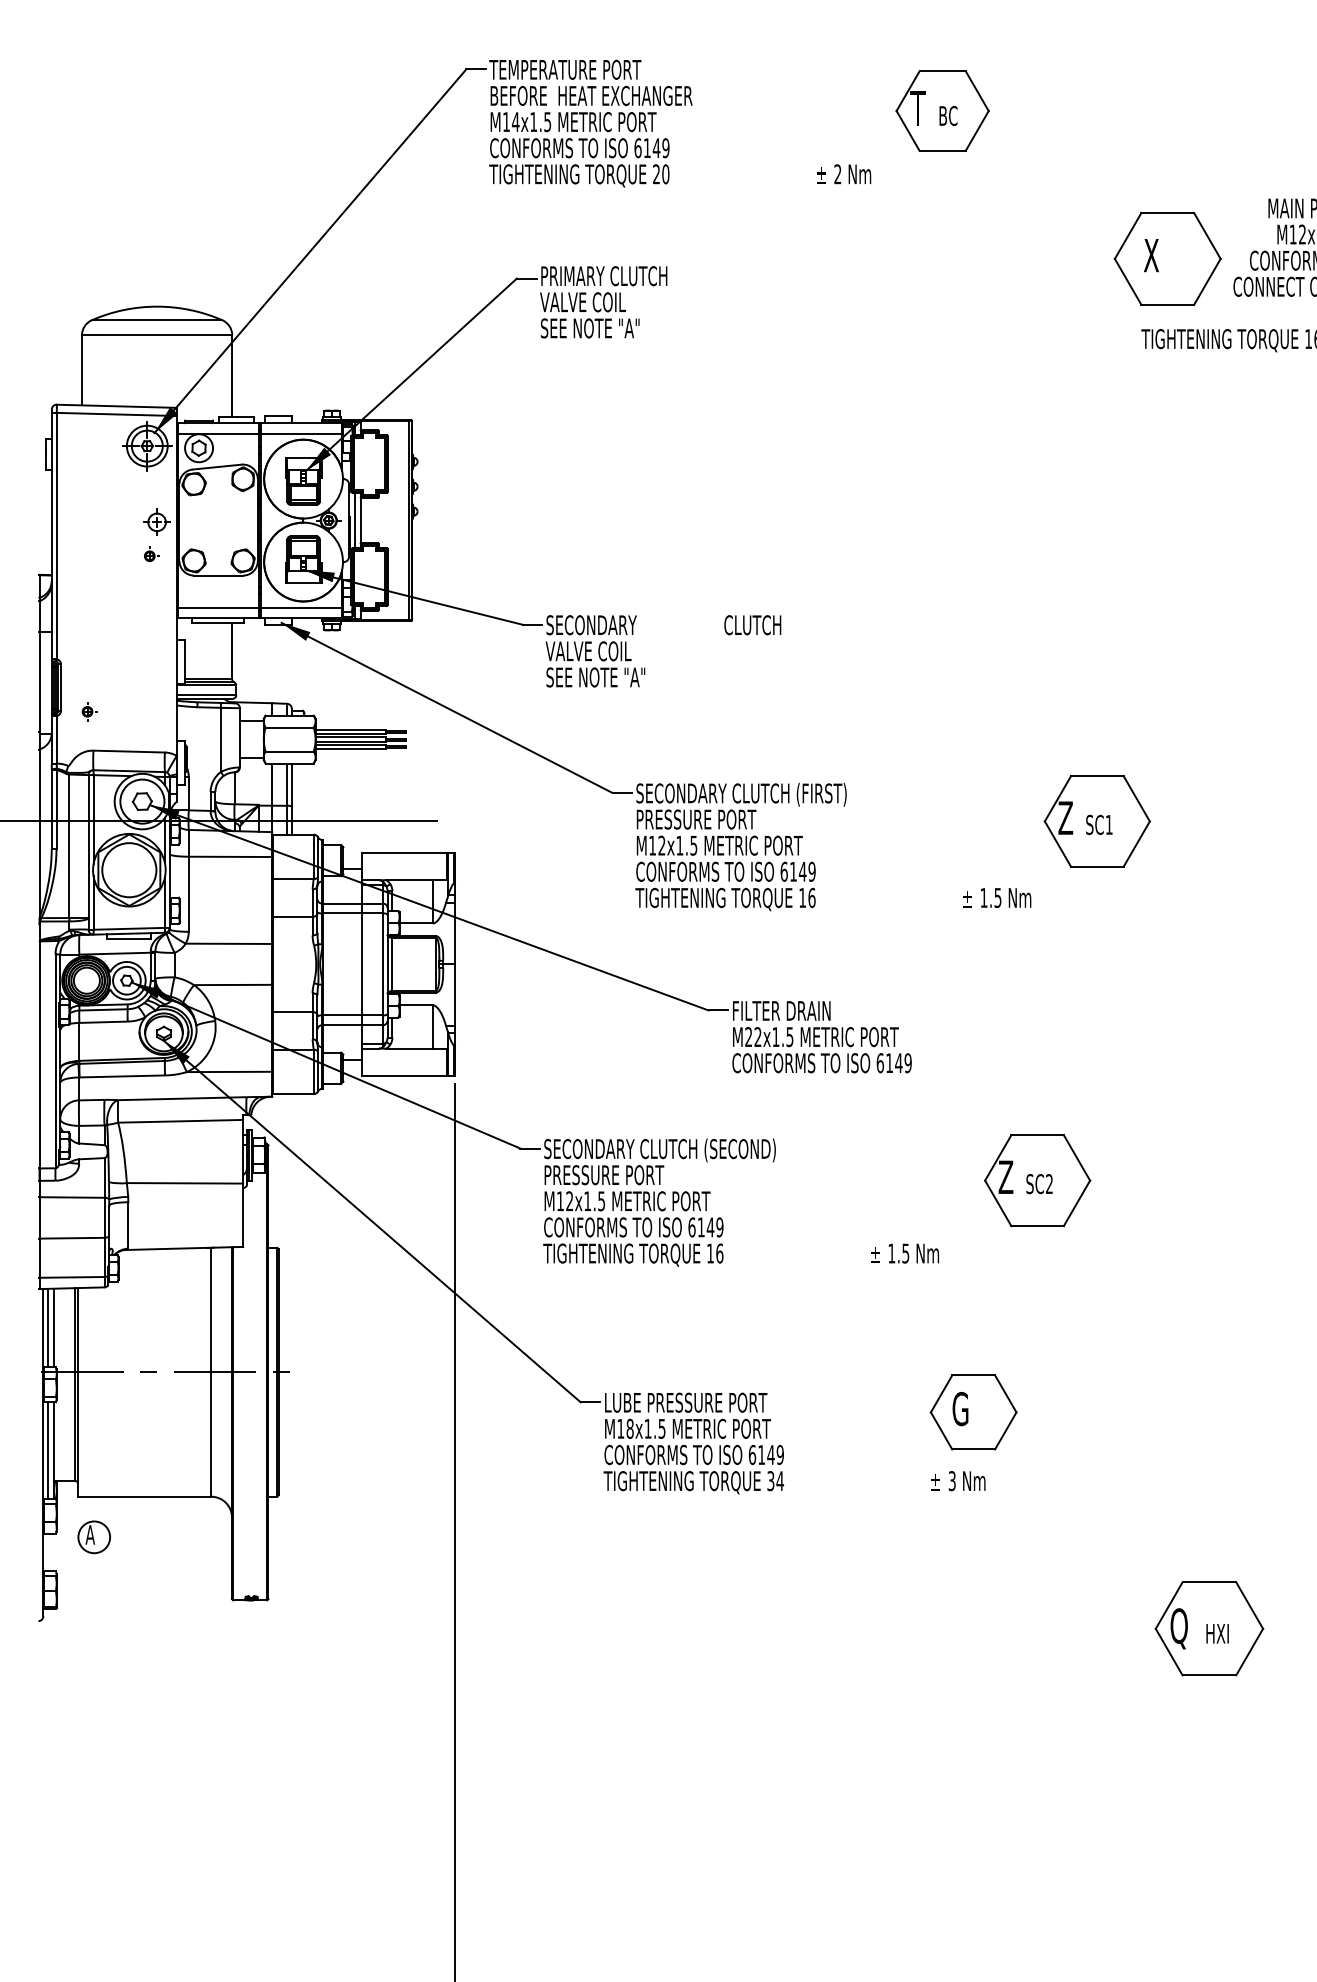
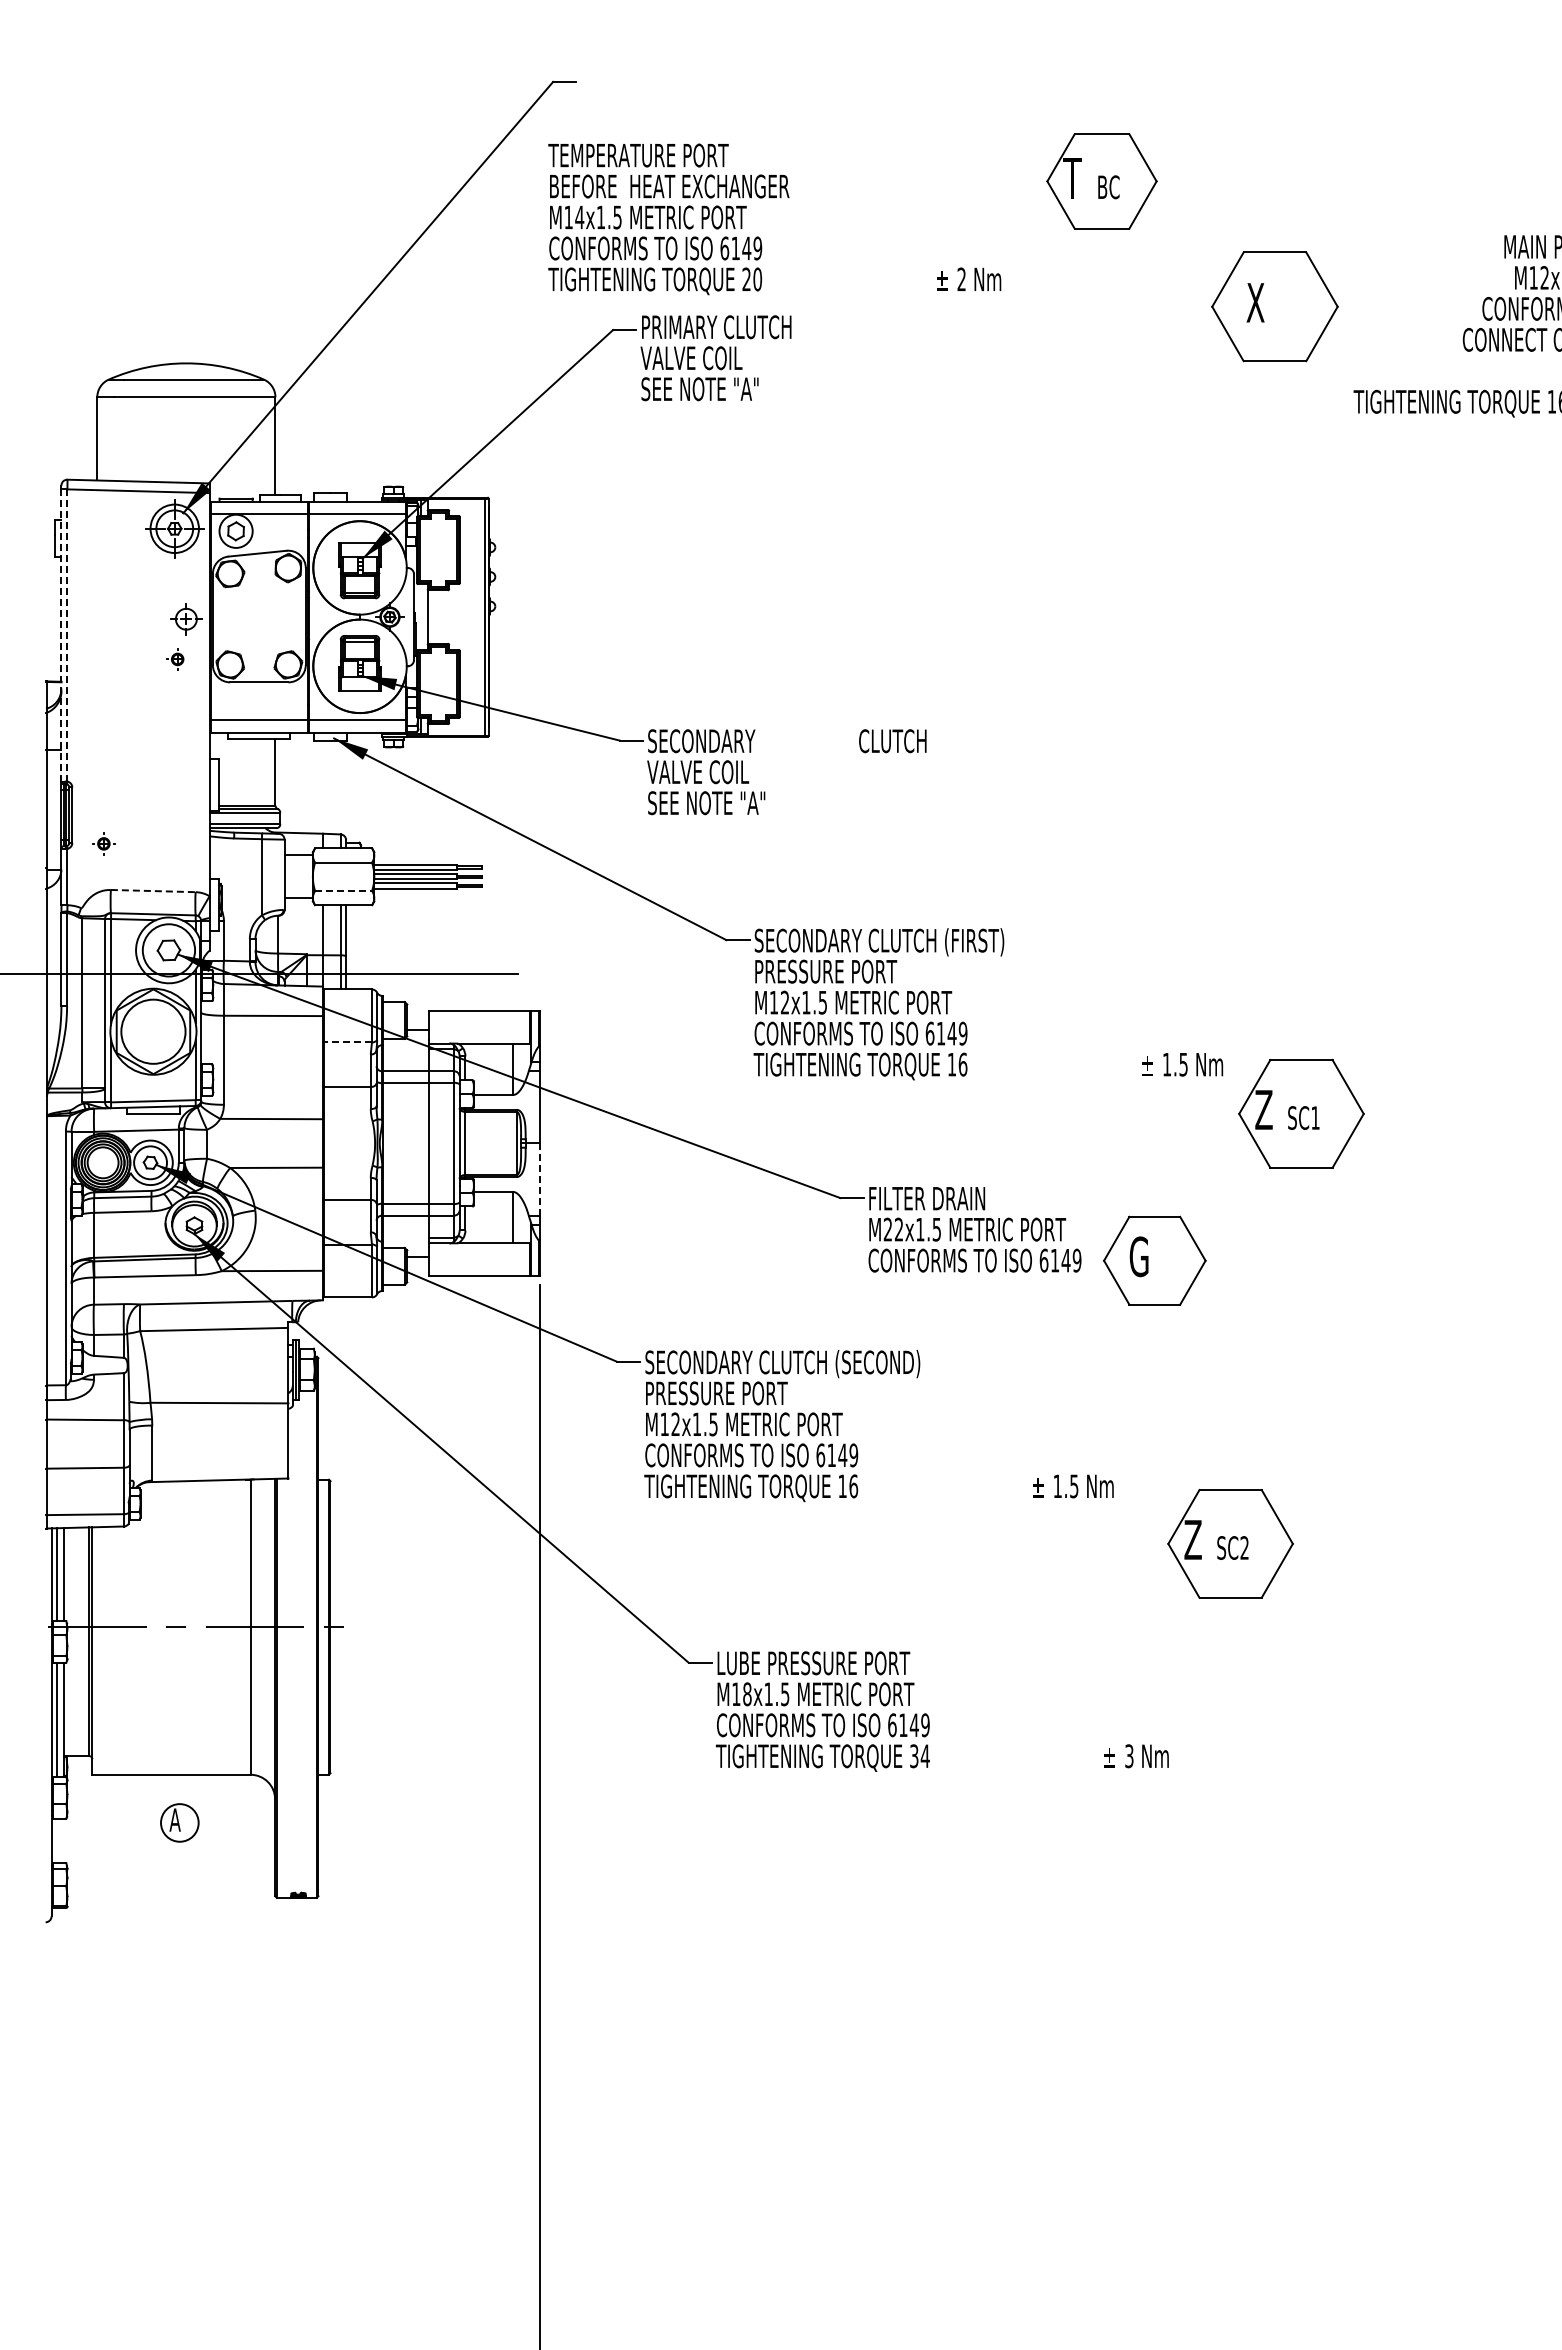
part: (942, 111) -> (1101, 181), moved
text: (680, 123) -> (774, 219), moved
part: (1167, 258) -> (1274, 306), moved
line: (354, 520) -> (420, 616), removed
line: (51, 535) -> (61, 634), solid -> dashed
line: (56, 536) -> (67, 636), solid -> dashed
line: (129, 751) -> (153, 891), solid -> dashed
line: (289, 751) -> (343, 891), solid -> dashed
part: (1097, 821) -> (1301, 1113), moved
line: (293, 879) -> (348, 1042), solid -> dashed
line: (454, 995) -> (539, 1180), solid -> dashed
part: (1037, 1180) -> (1230, 1543), moved
part: (973, 1412) -> (1154, 1260), moved
part: (93, 1536) -> (179, 1822), moved
part: (1209, 1628) -> (1434, 1931), removed

